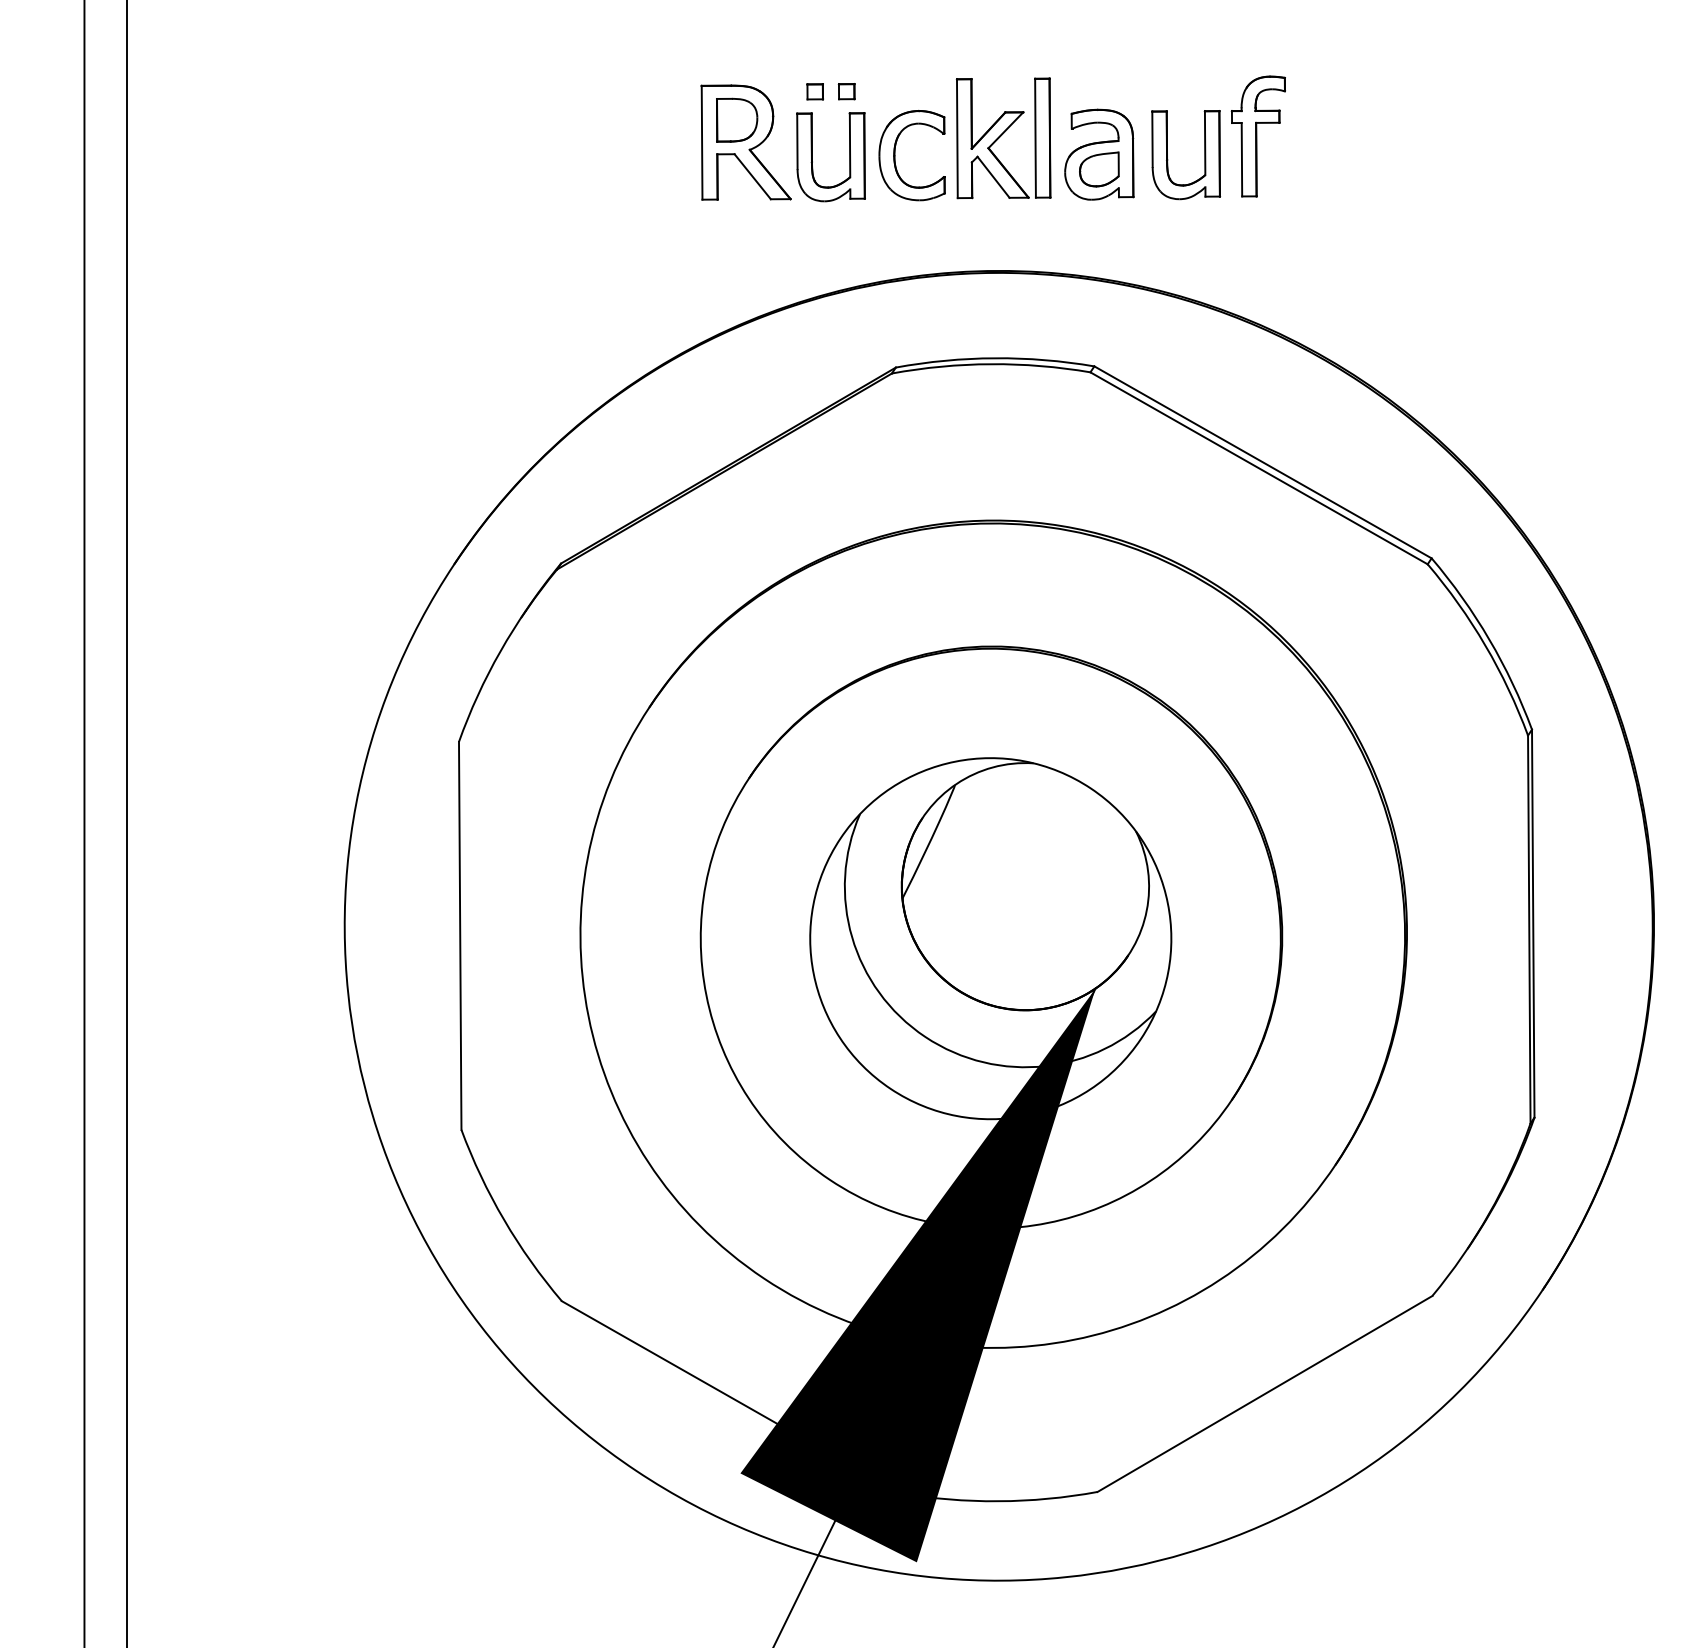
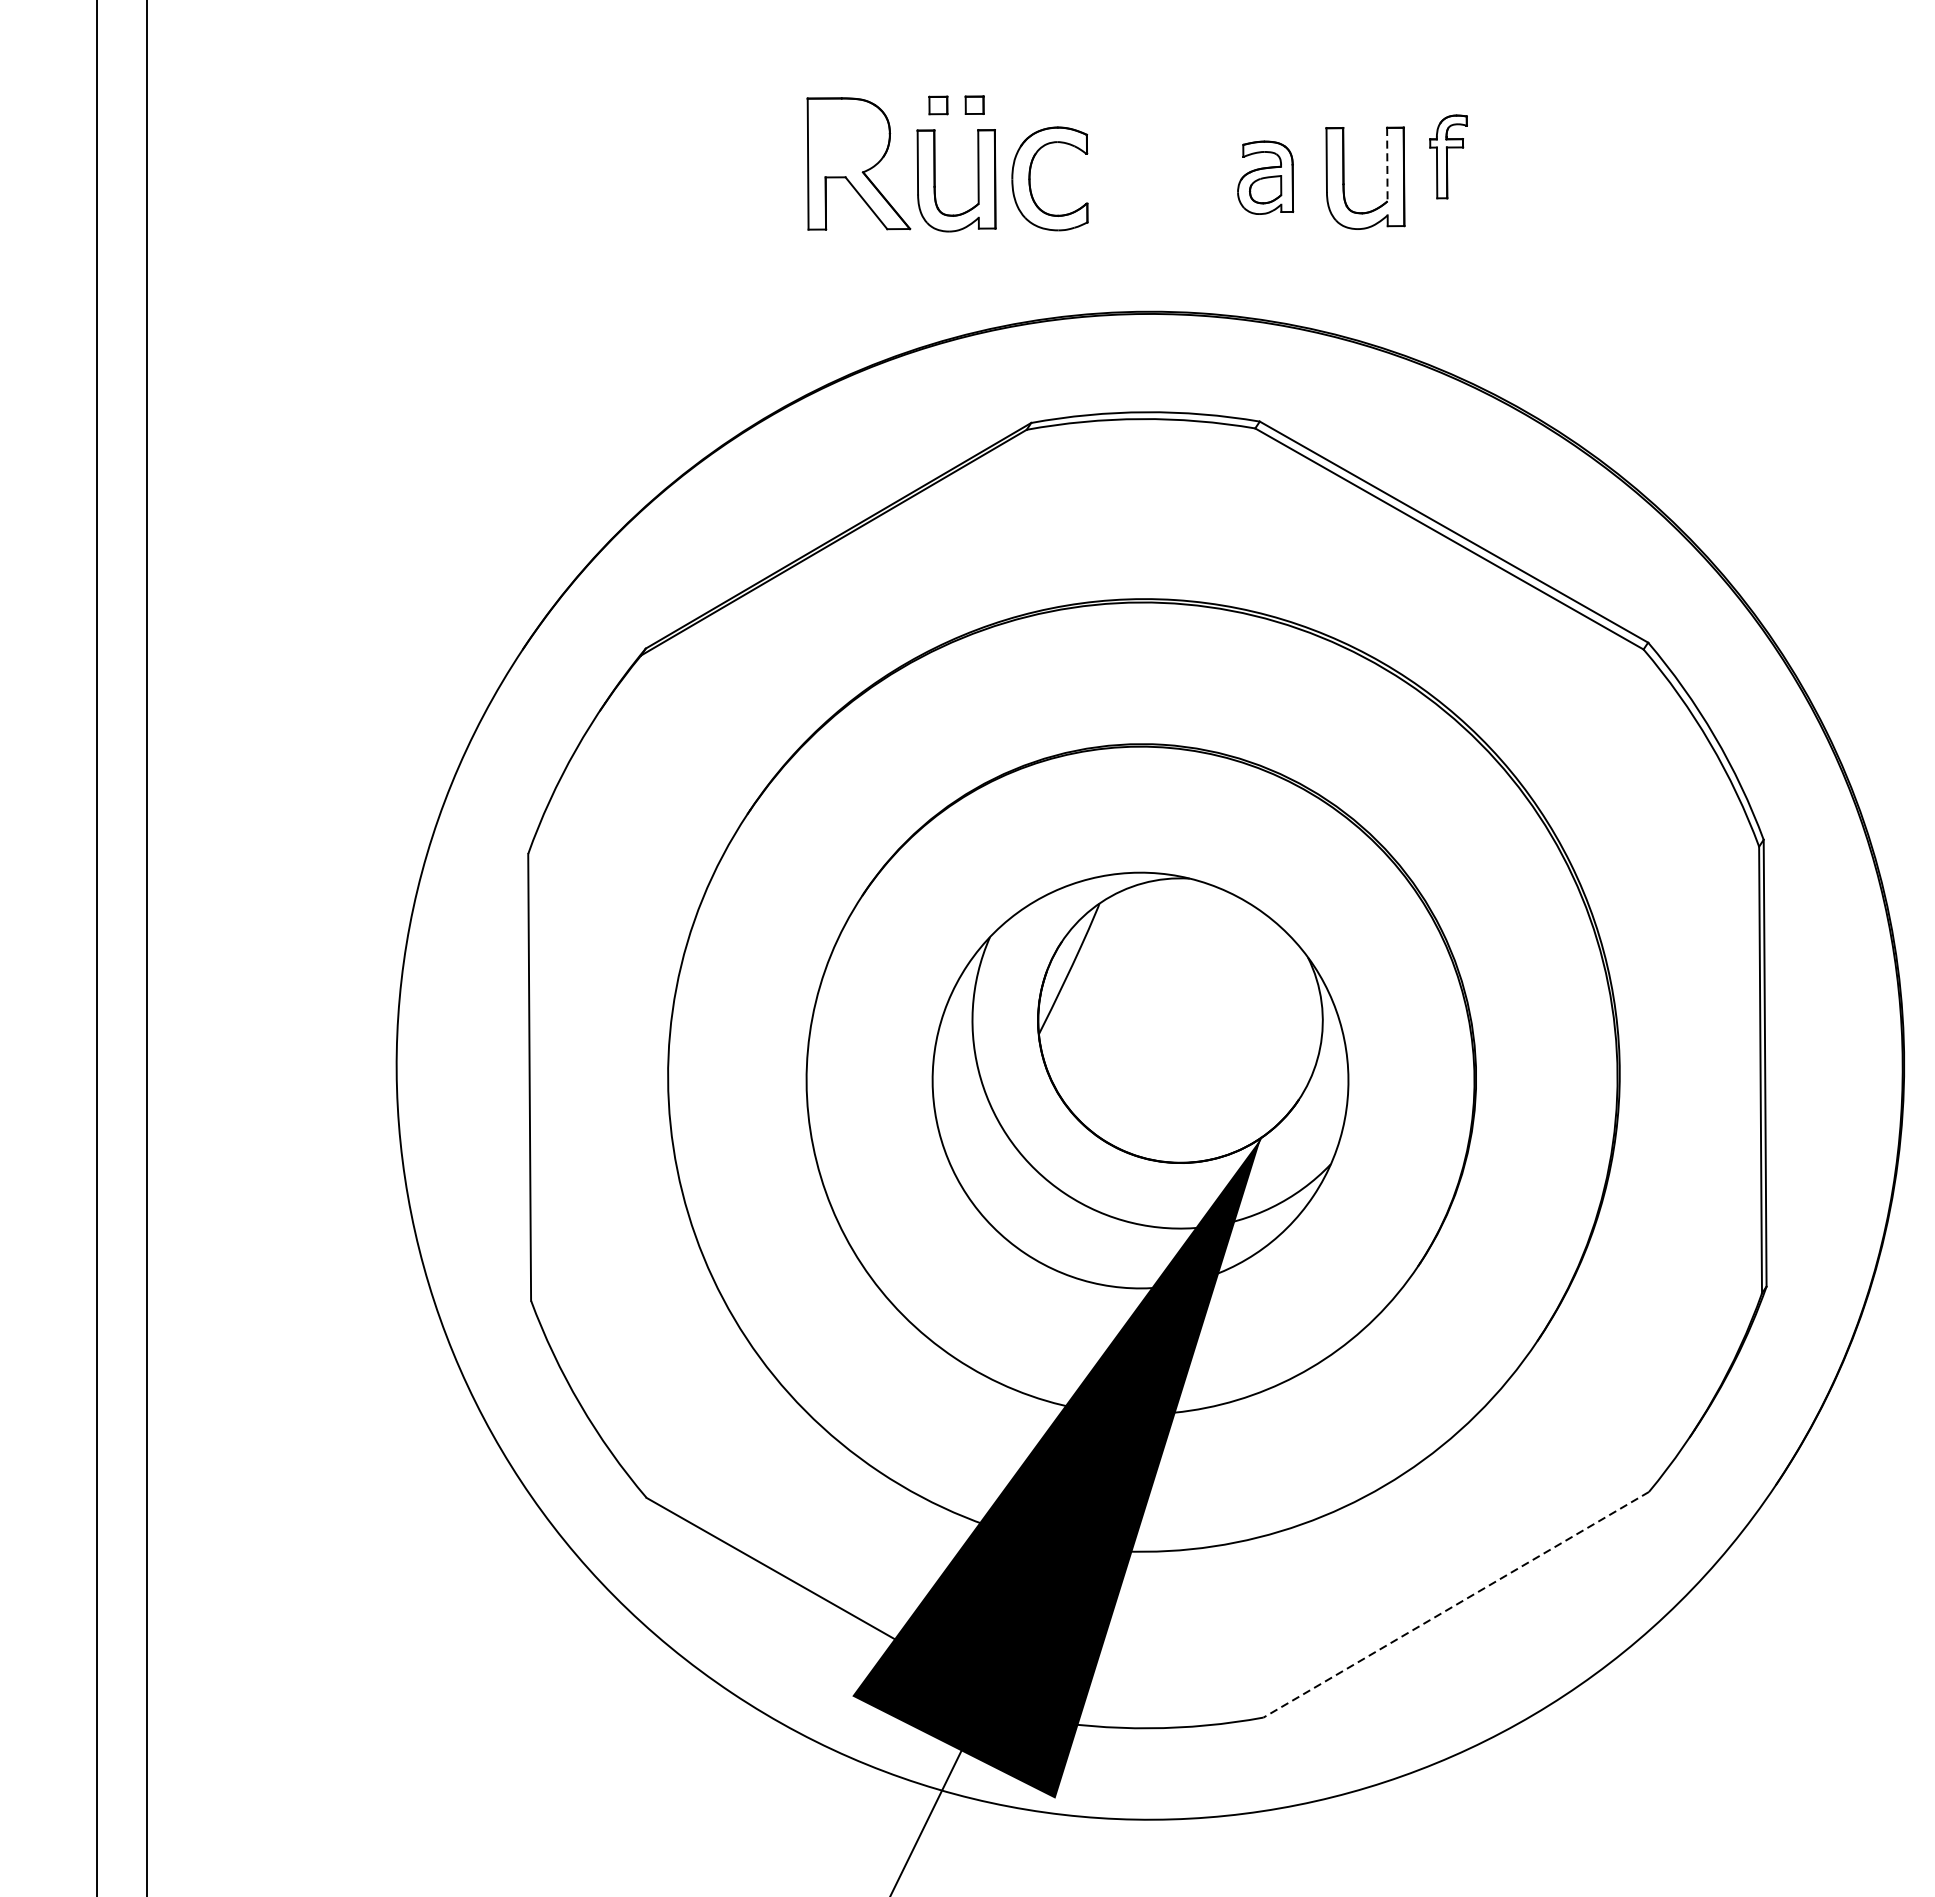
part: (737, 119) -> (848, 137), removed
part: (1257, 136) -> (1447, 156), size x0.6
part: (1003, 138) -> (1155, 159), removed
line: (1205, 143) -> (1387, 164), solid -> dashed
part: (1099, 154) -> (1265, 177), size x0.7
line: (1264, 1393) -> (1455, 1604), solid -> dashed

